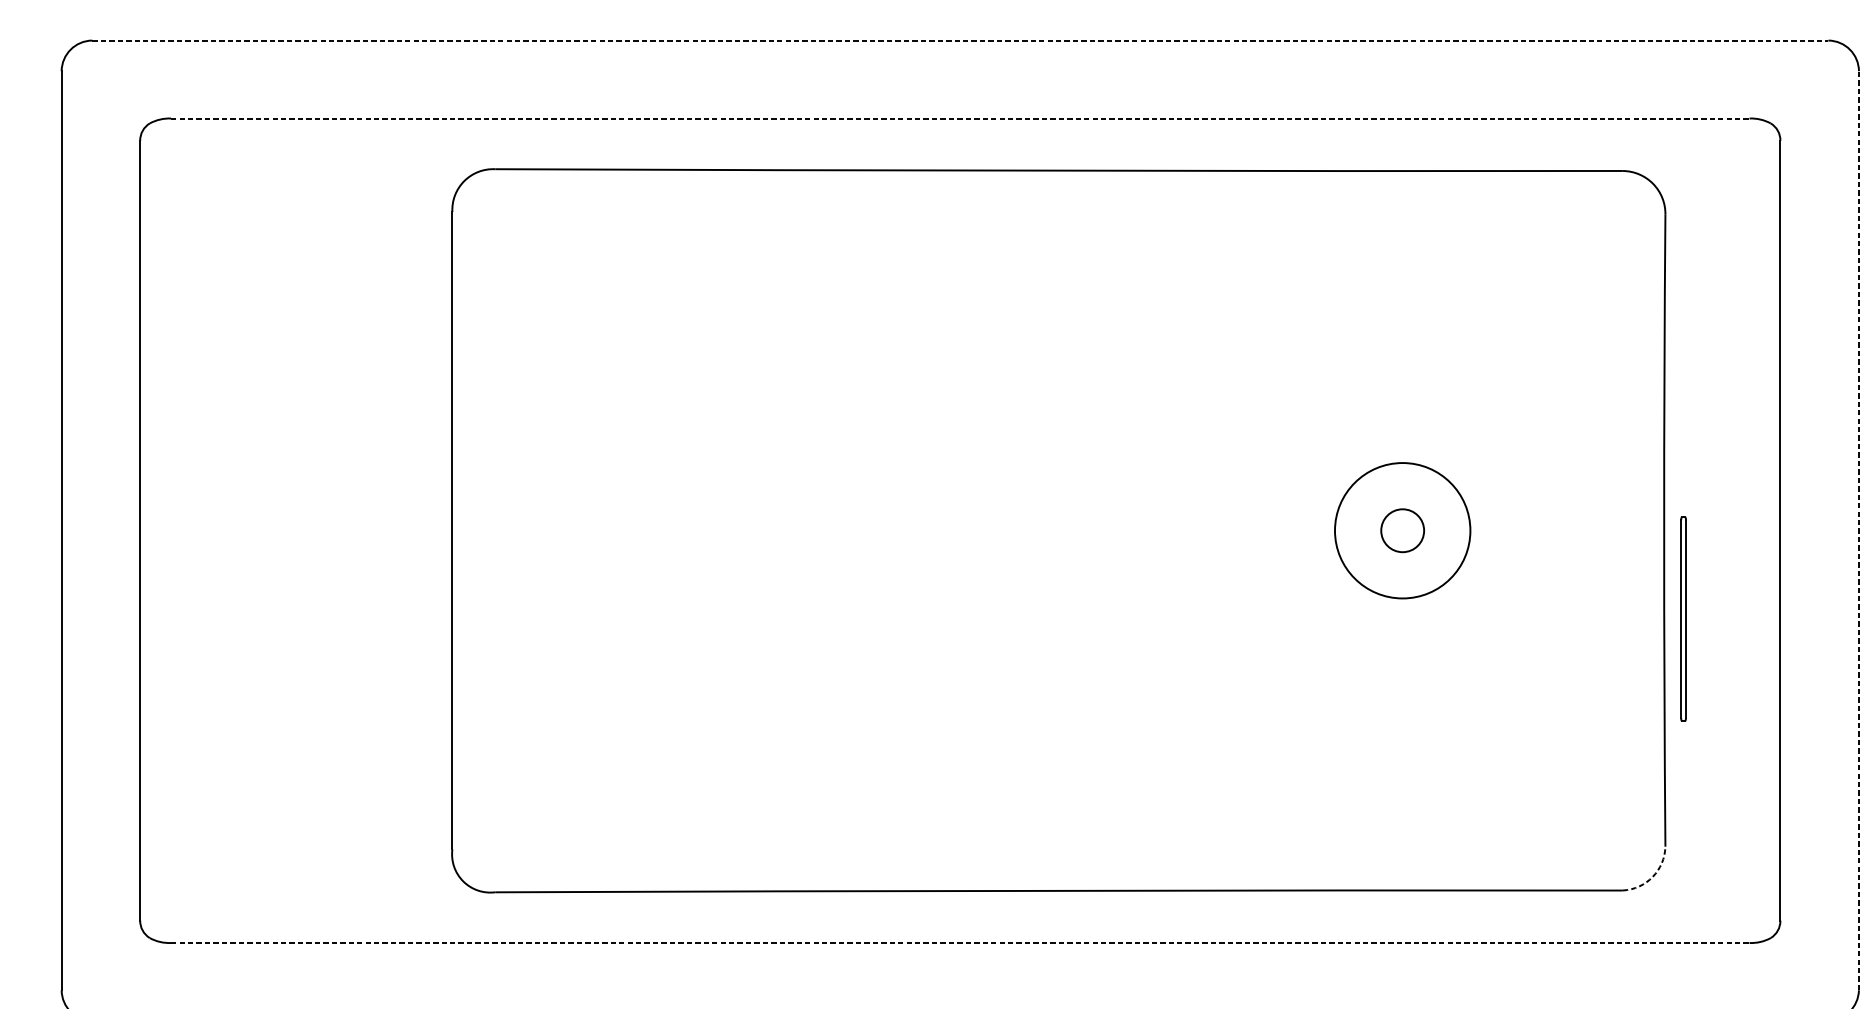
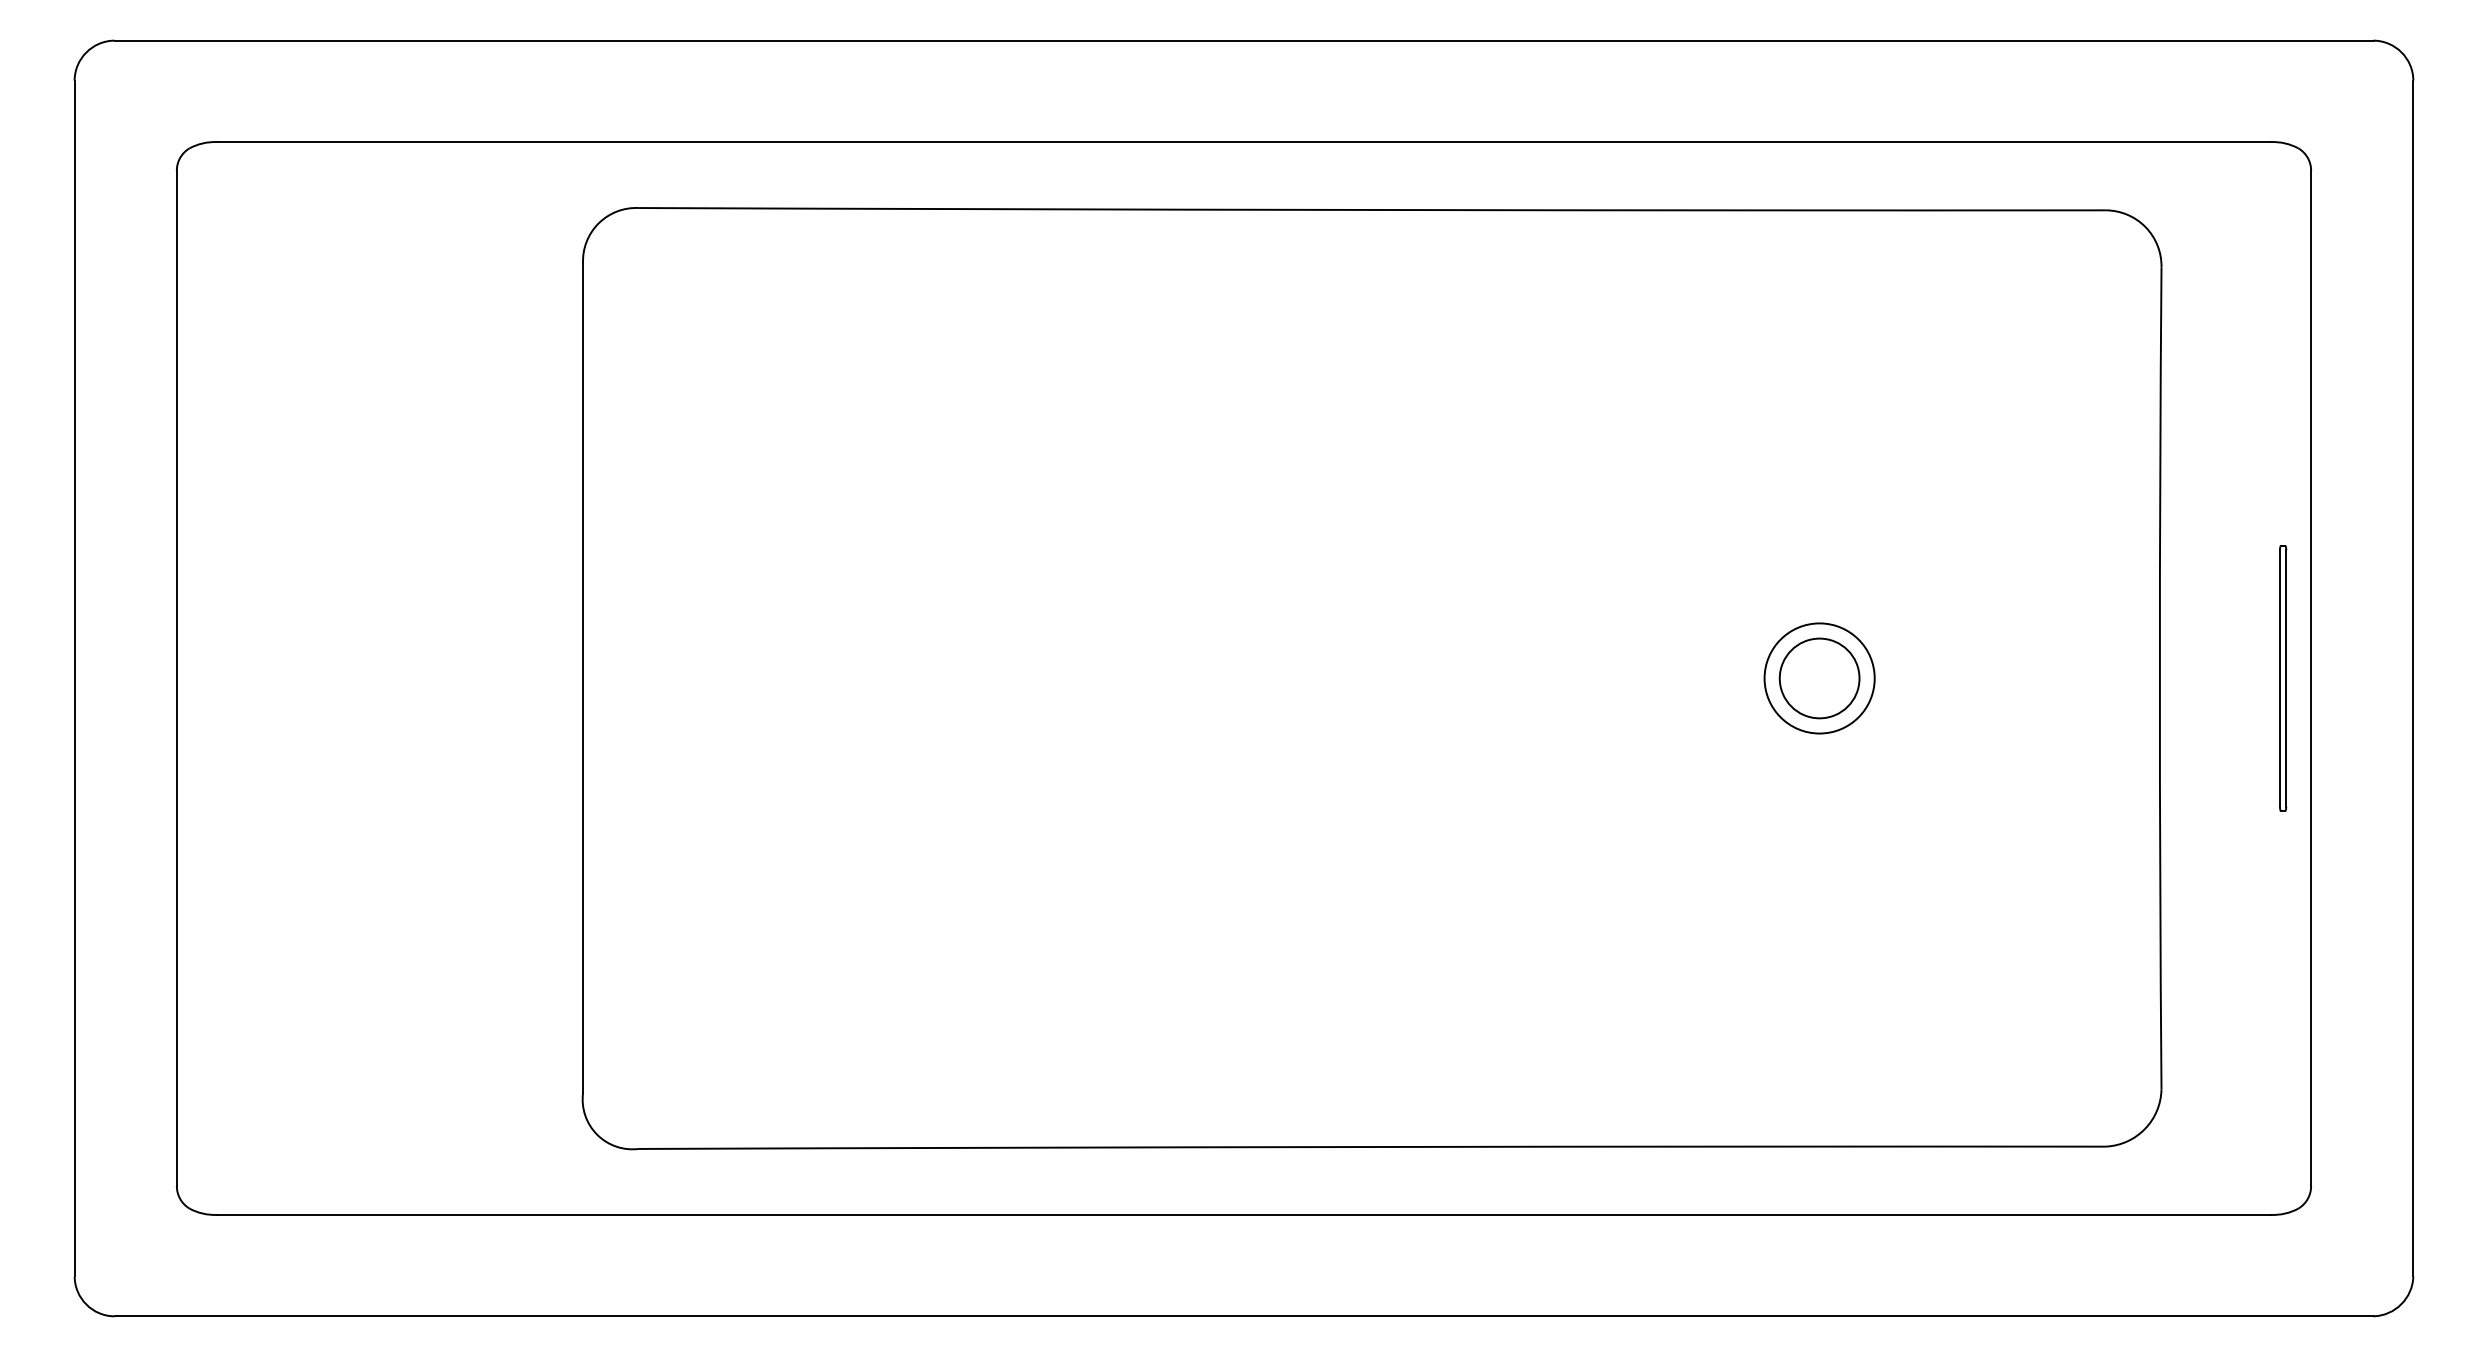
line: (960, 40) -> (1244, 40), dashed -> solid
line: (960, 118) -> (1244, 142), dashed -> solid
circle: (1402, 530) -> (1819, 678), size x0.62
circle: (1402, 530) -> (1819, 678), size x1.43
line: (1859, 530) -> (2413, 678), dashed -> solid
part: (1683, 619) -> (2283, 678), moved
arc: (1652, 877) -> (2144, 1129), dashed -> solid
line: (960, 942) -> (1244, 1214), dashed -> solid

